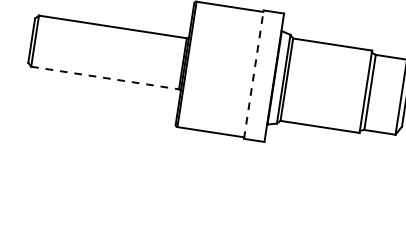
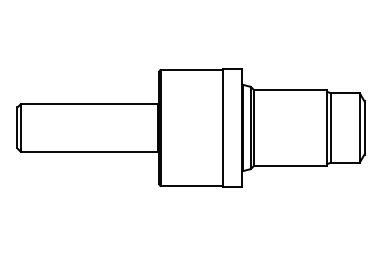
line: (254, 74) -> (223, 127), dashed -> solid
line: (105, 77) -> (89, 151), dashed -> solid

